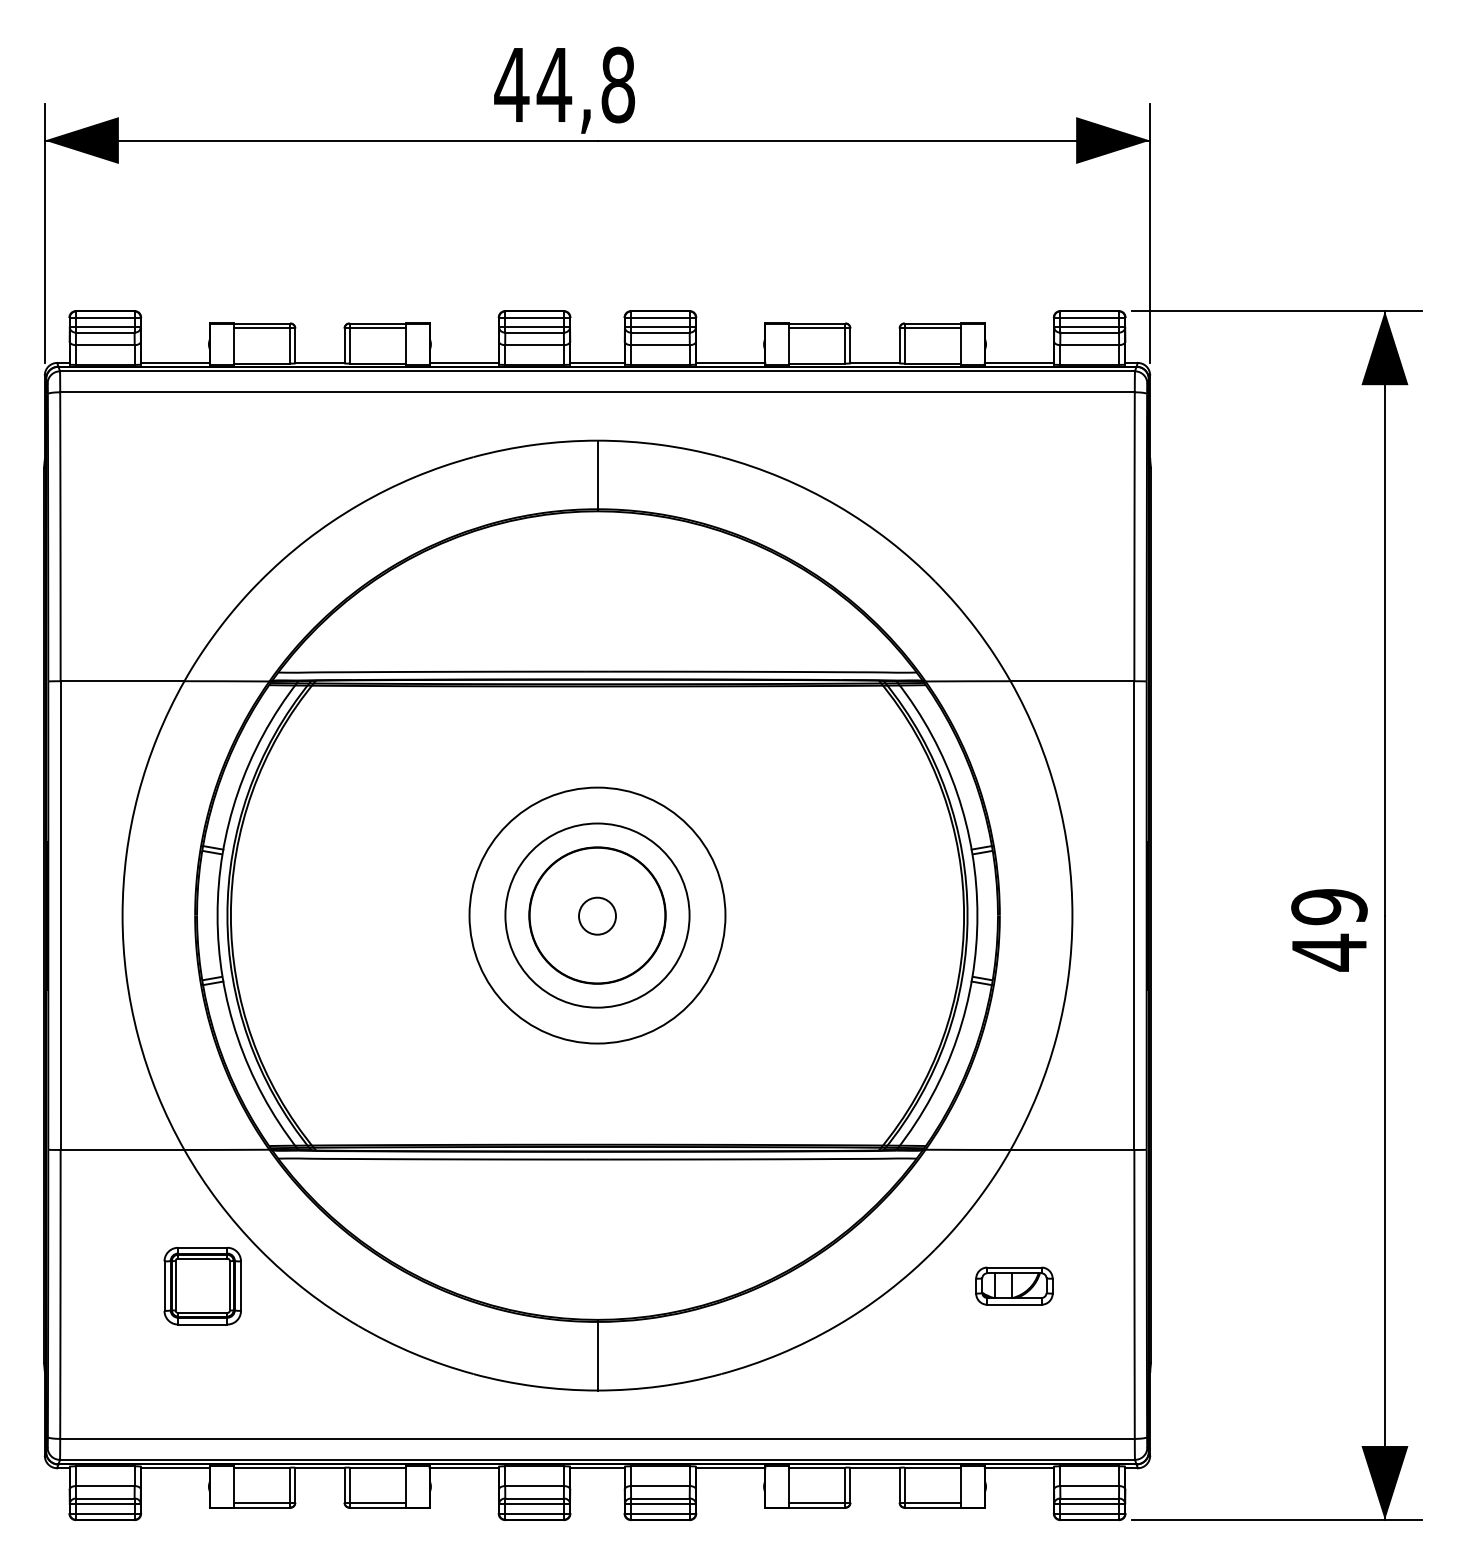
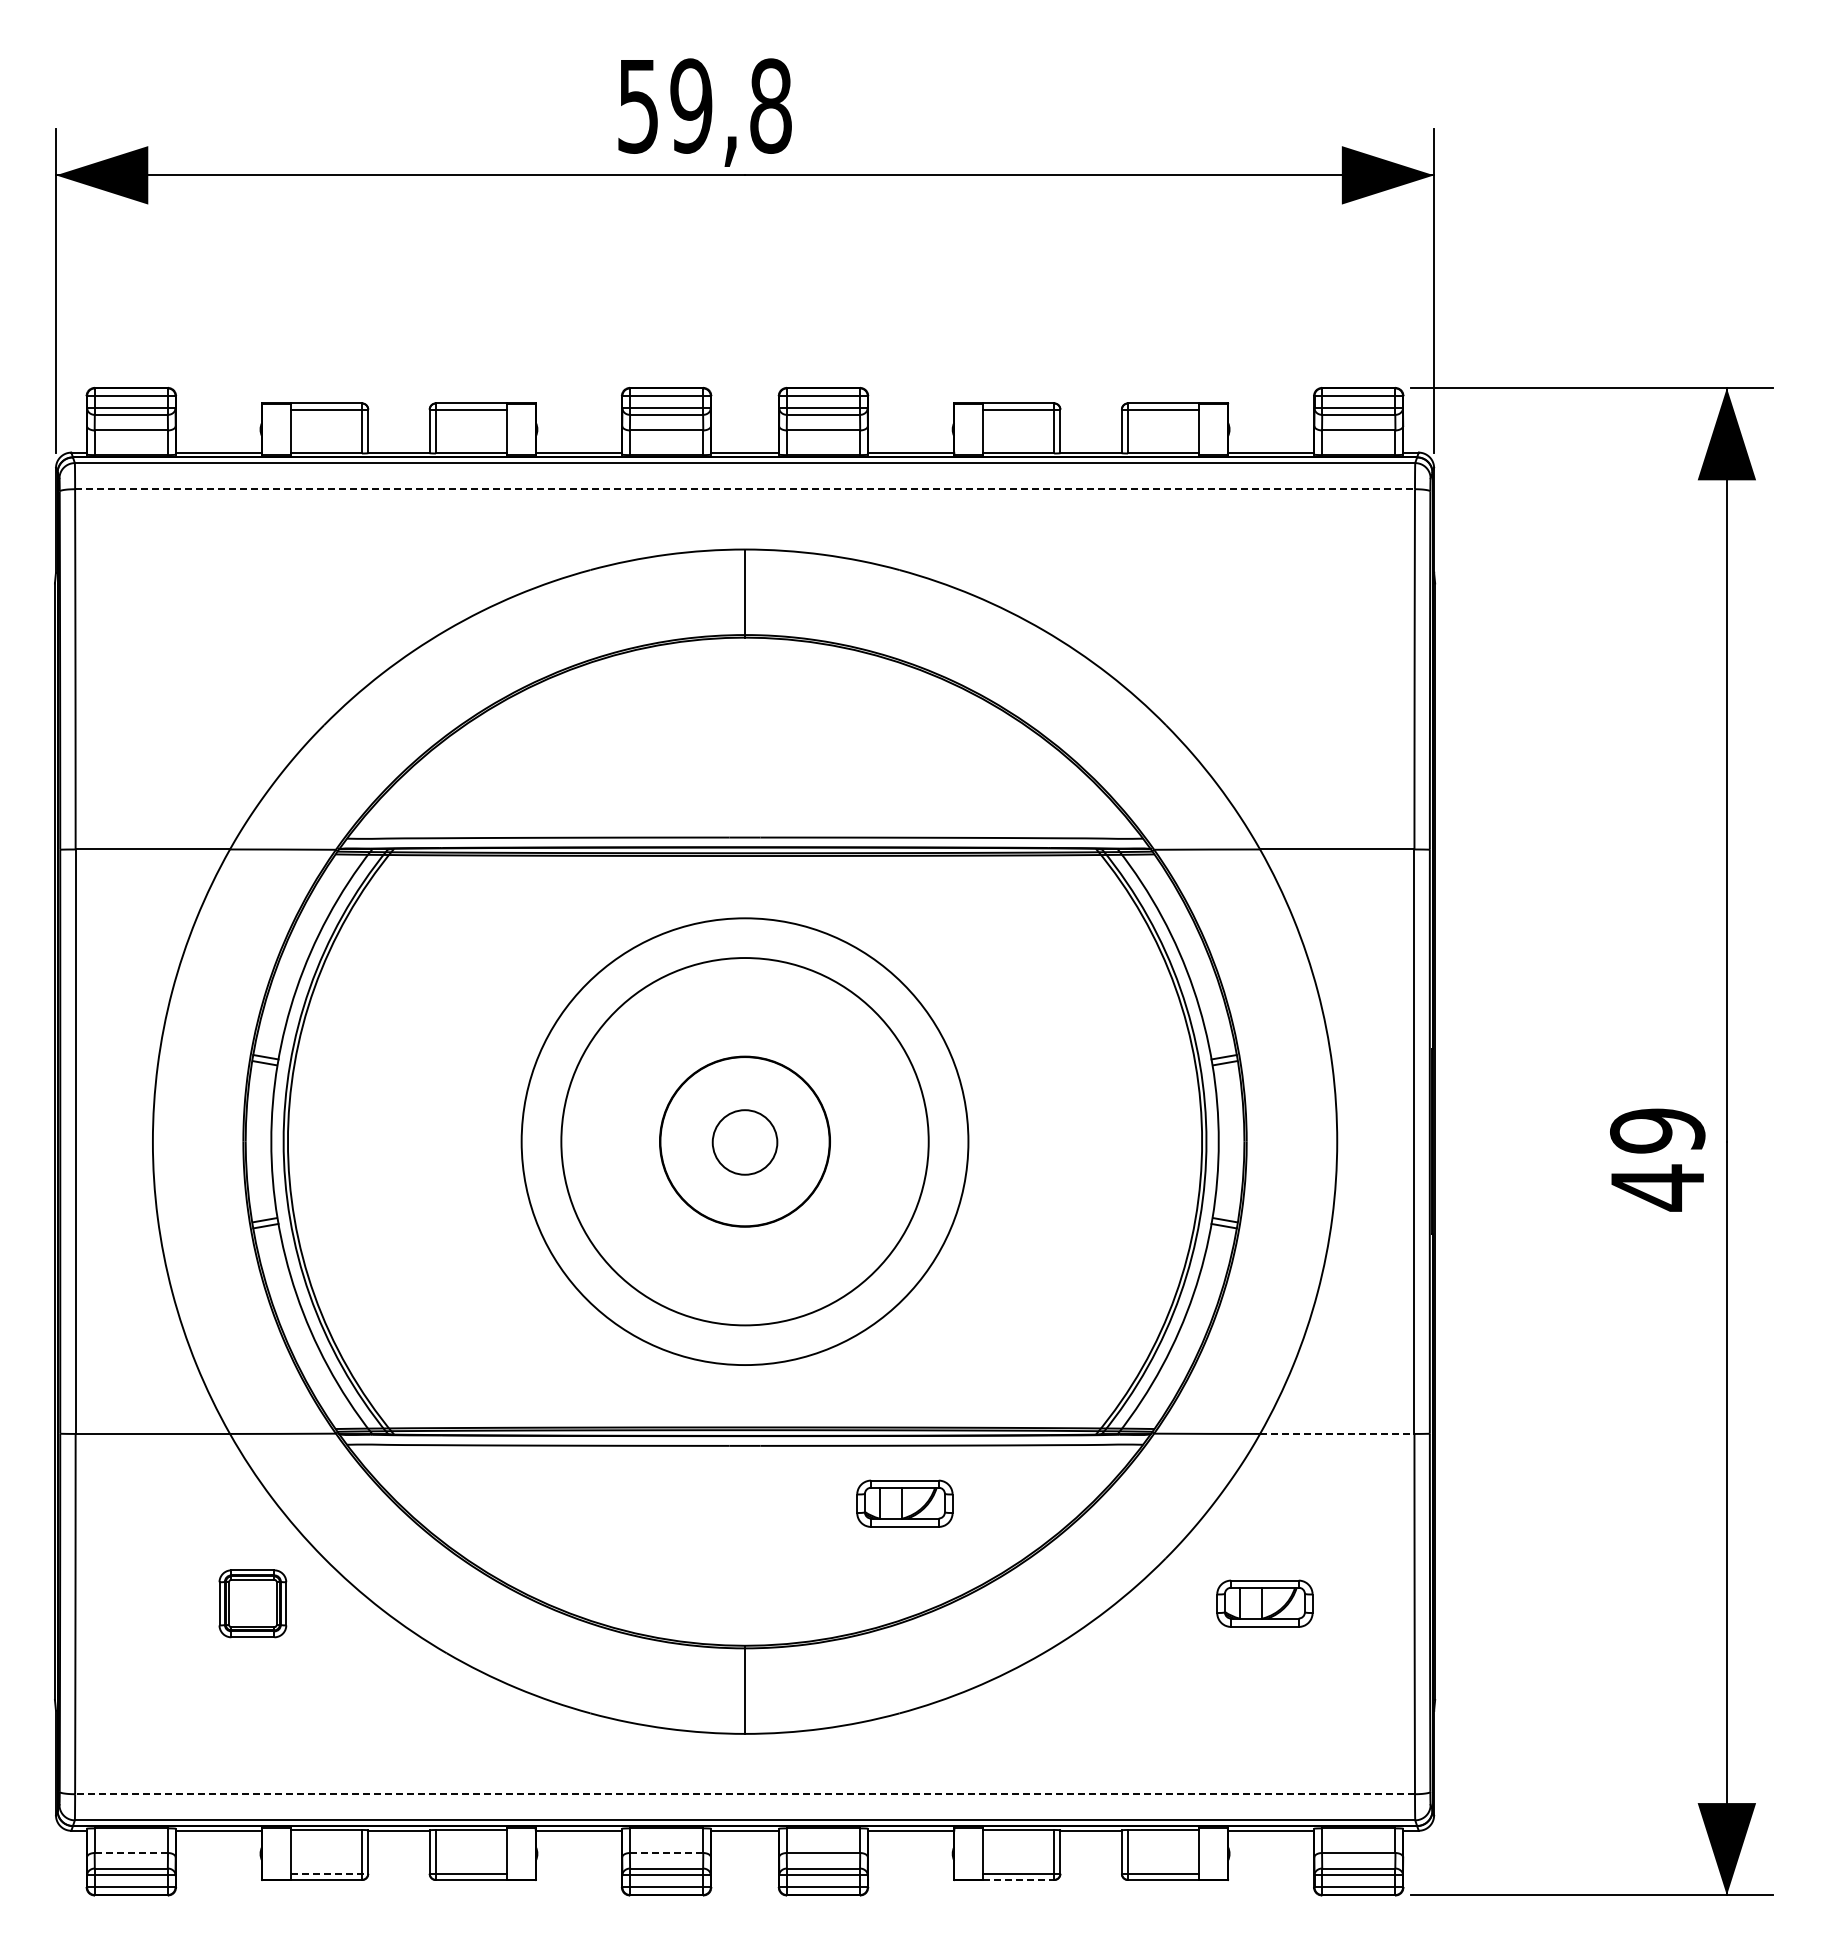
text: (532, 84) -> (664, 105), 44,8 -> 59,8
line: (597, 392) -> (745, 489), solid -> dashed
circle: (597, 915) -> (744, 1141), size x1.4
circle: (597, 915) -> (744, 1141), size x1.6
circle: (597, 916) -> (744, 1142), size x1.4
line: (1072, 1149) -> (1337, 1433), solid -> dashed
part: (725, 1205) -> (904, 1503), added
part: (202, 1285) -> (252, 1603), size x0.7
line: (597, 1439) -> (745, 1794), solid -> dashed
line: (105, 1486) -> (131, 1853), solid -> dashed
line: (534, 1486) -> (666, 1853), solid -> dashed
line: (265, 1502) -> (330, 1873), solid -> dashed
line: (817, 1507) -> (1019, 1879), solid -> dashed

